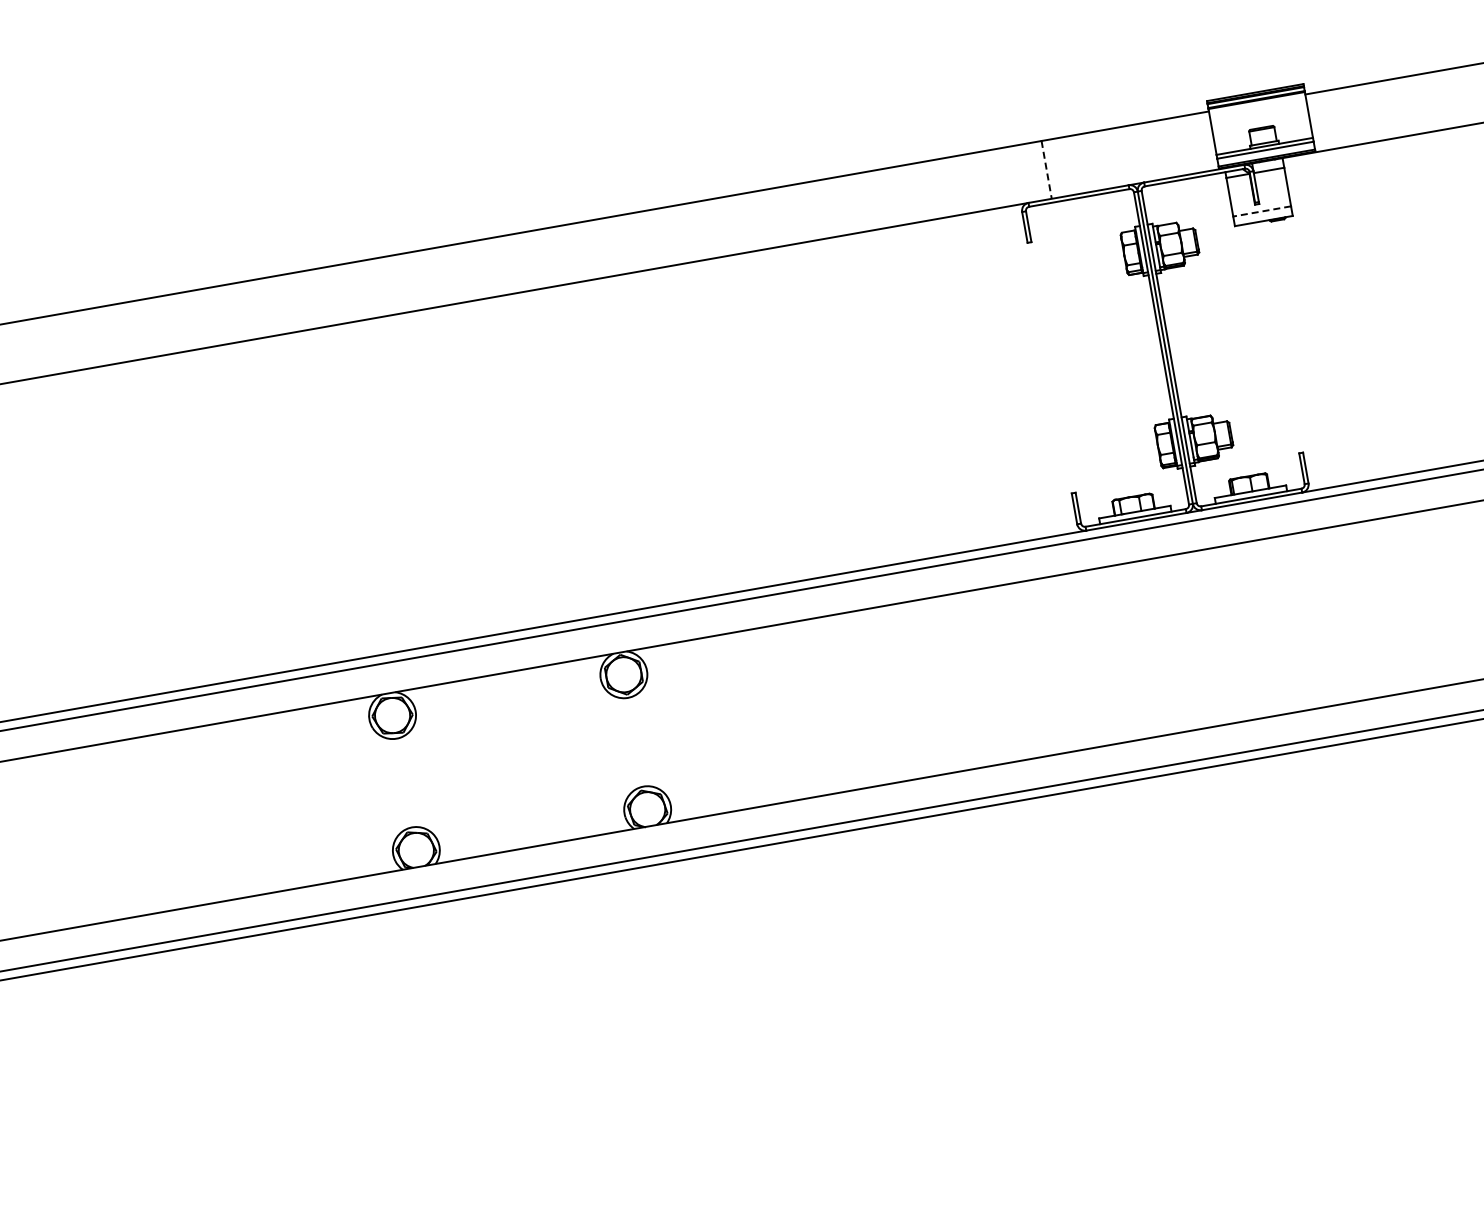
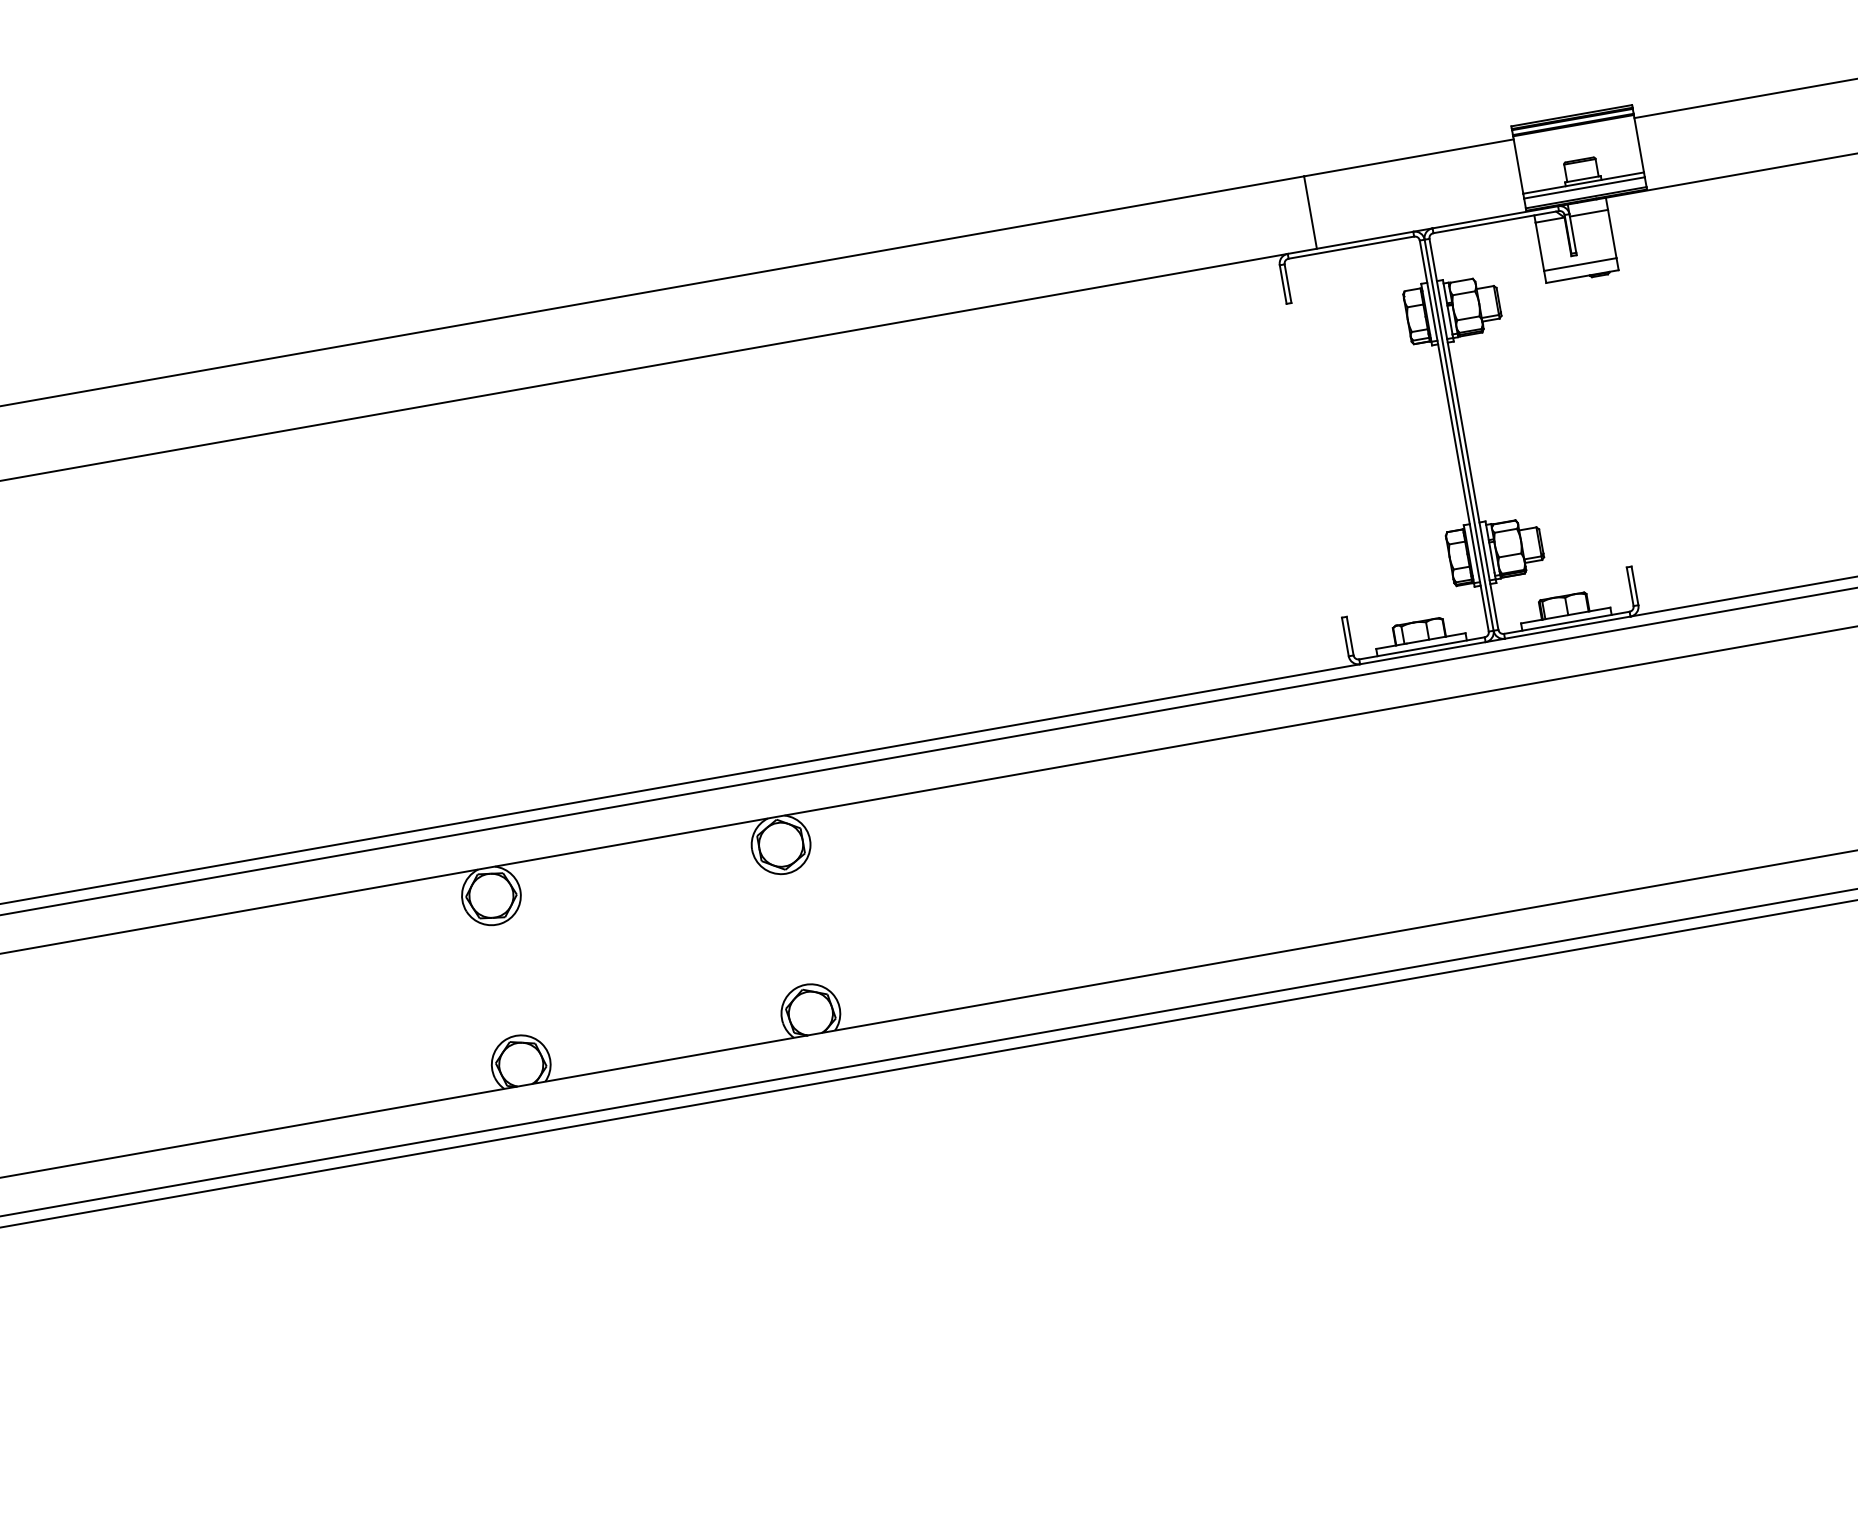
line: (1046, 170) -> (1310, 213), dashed -> solid
line: (1261, 211) -> (1579, 264), dashed -> solid

